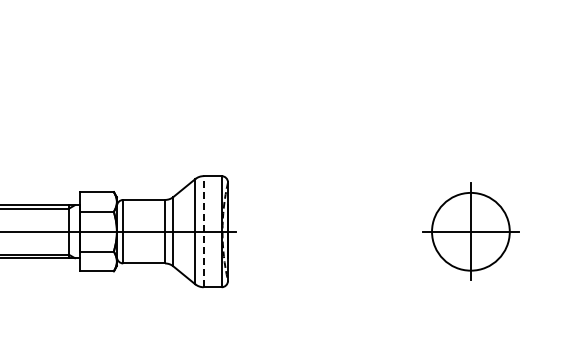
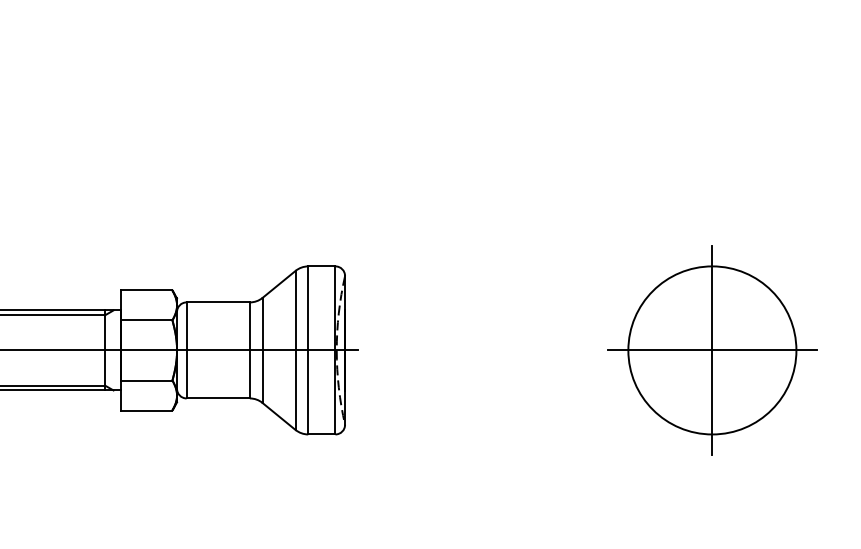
line: (203, 231) -> (307, 350), dashed -> solid
part: (470, 231) -> (711, 350), size x1.43

